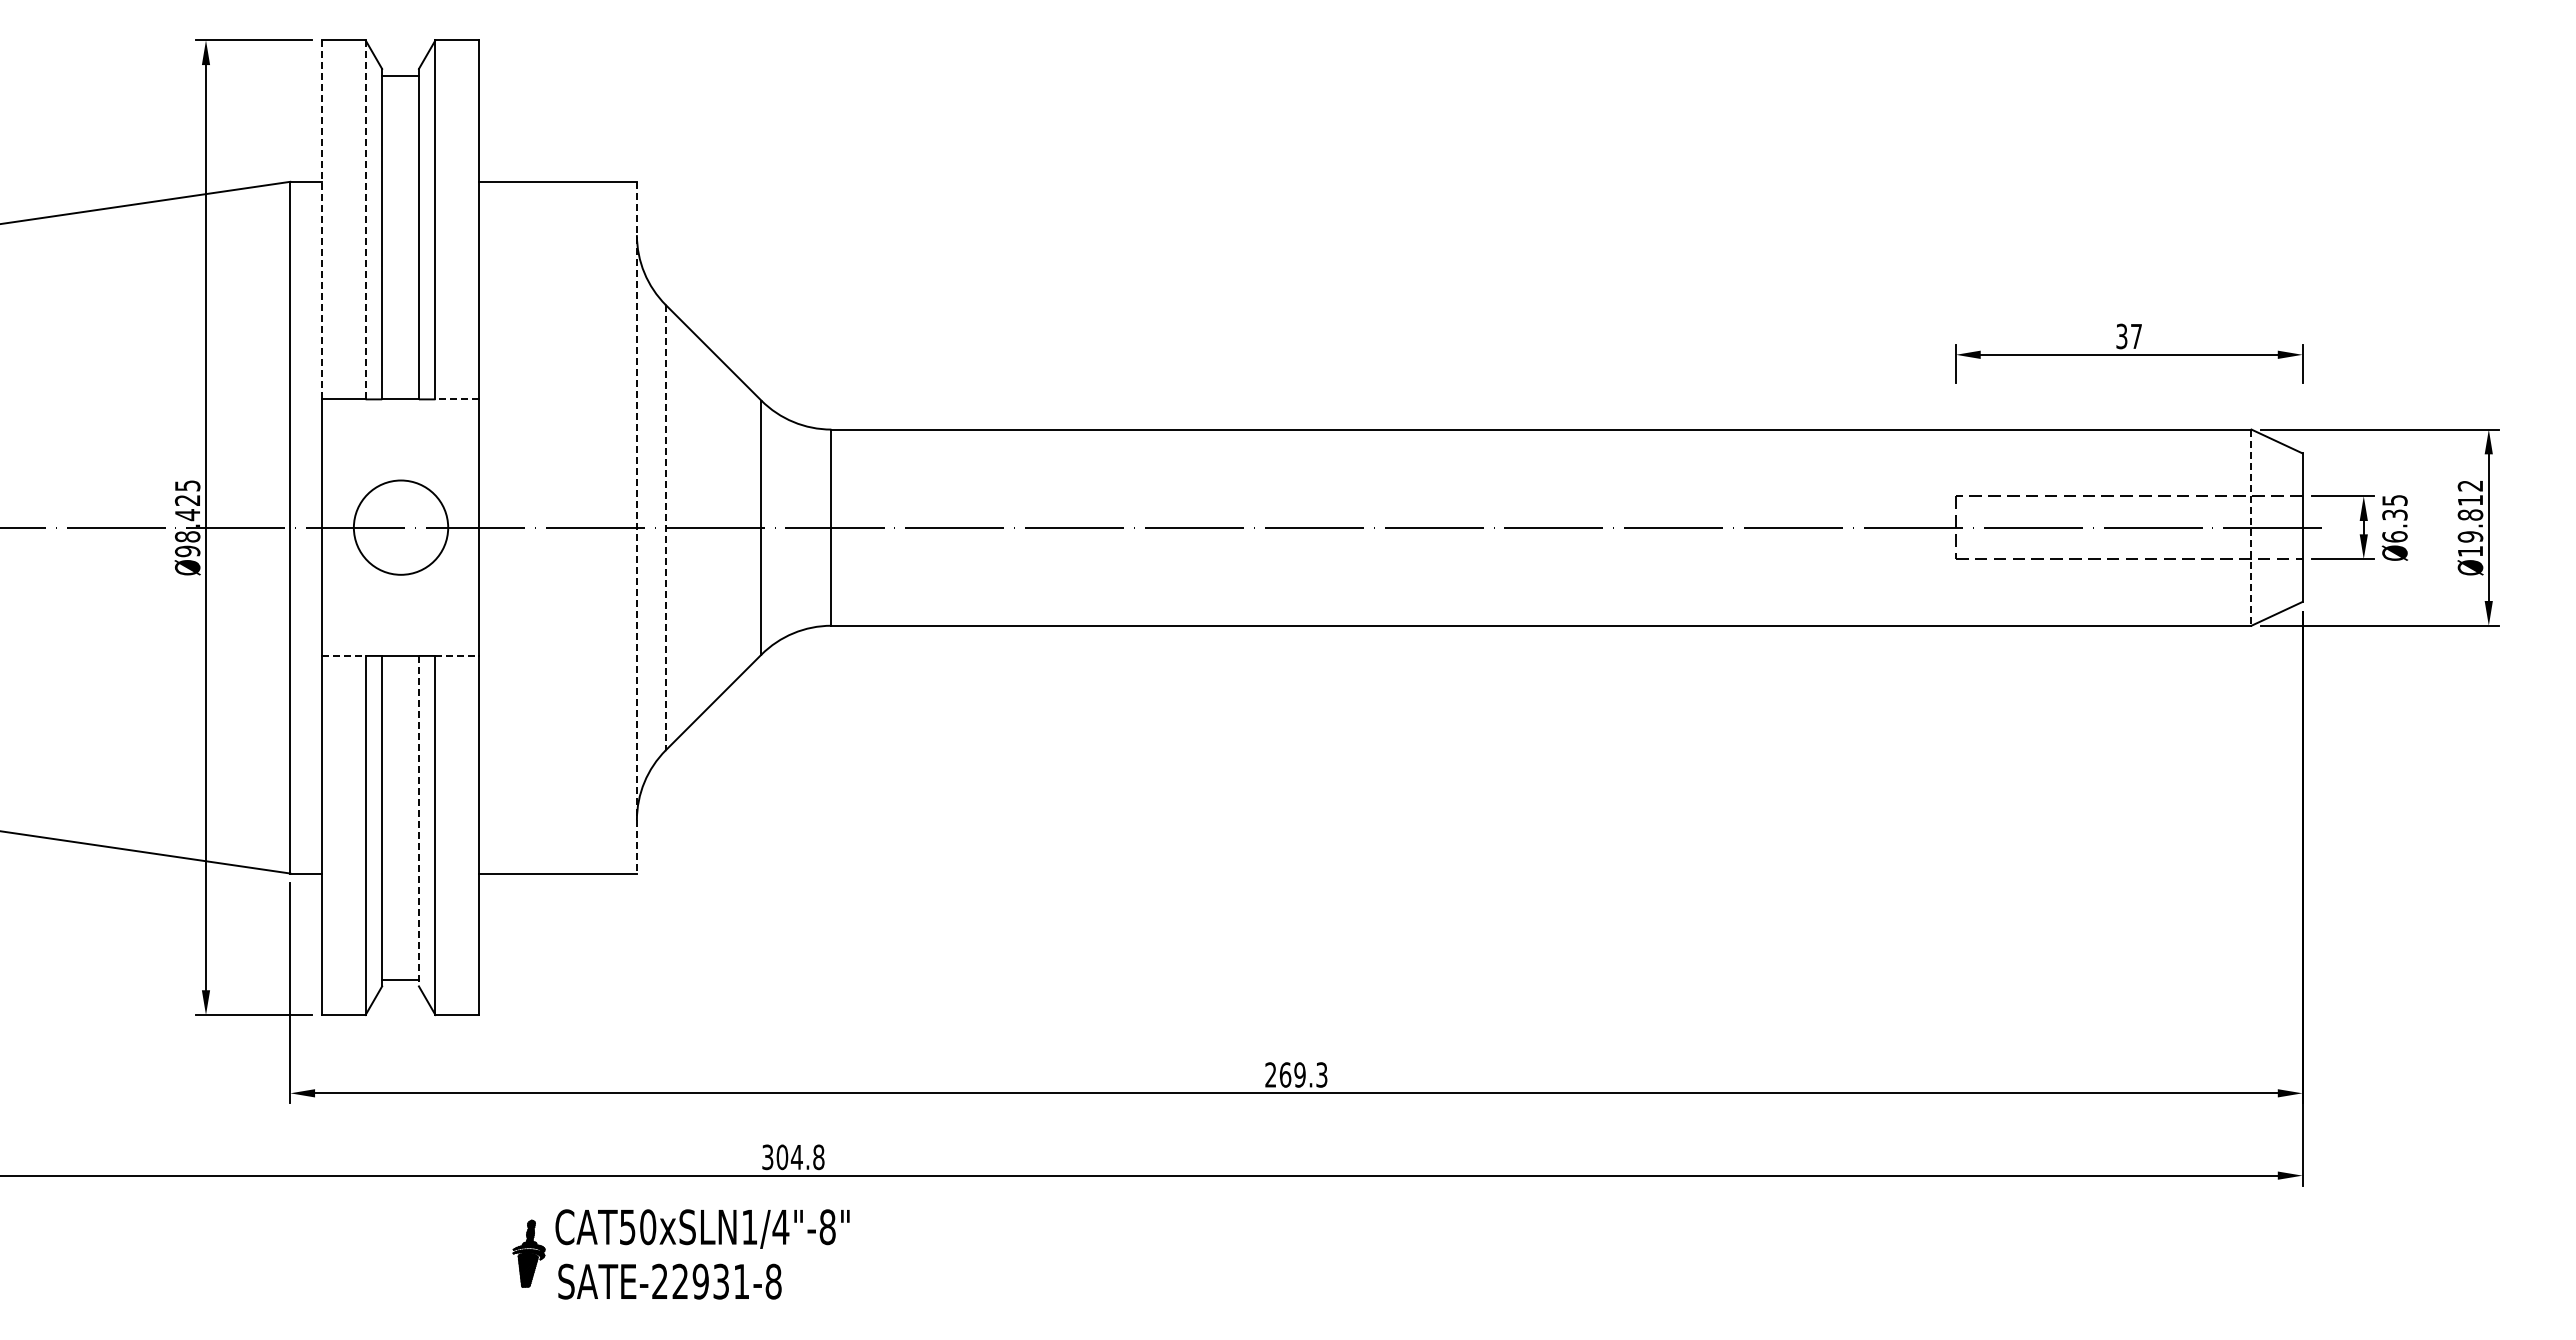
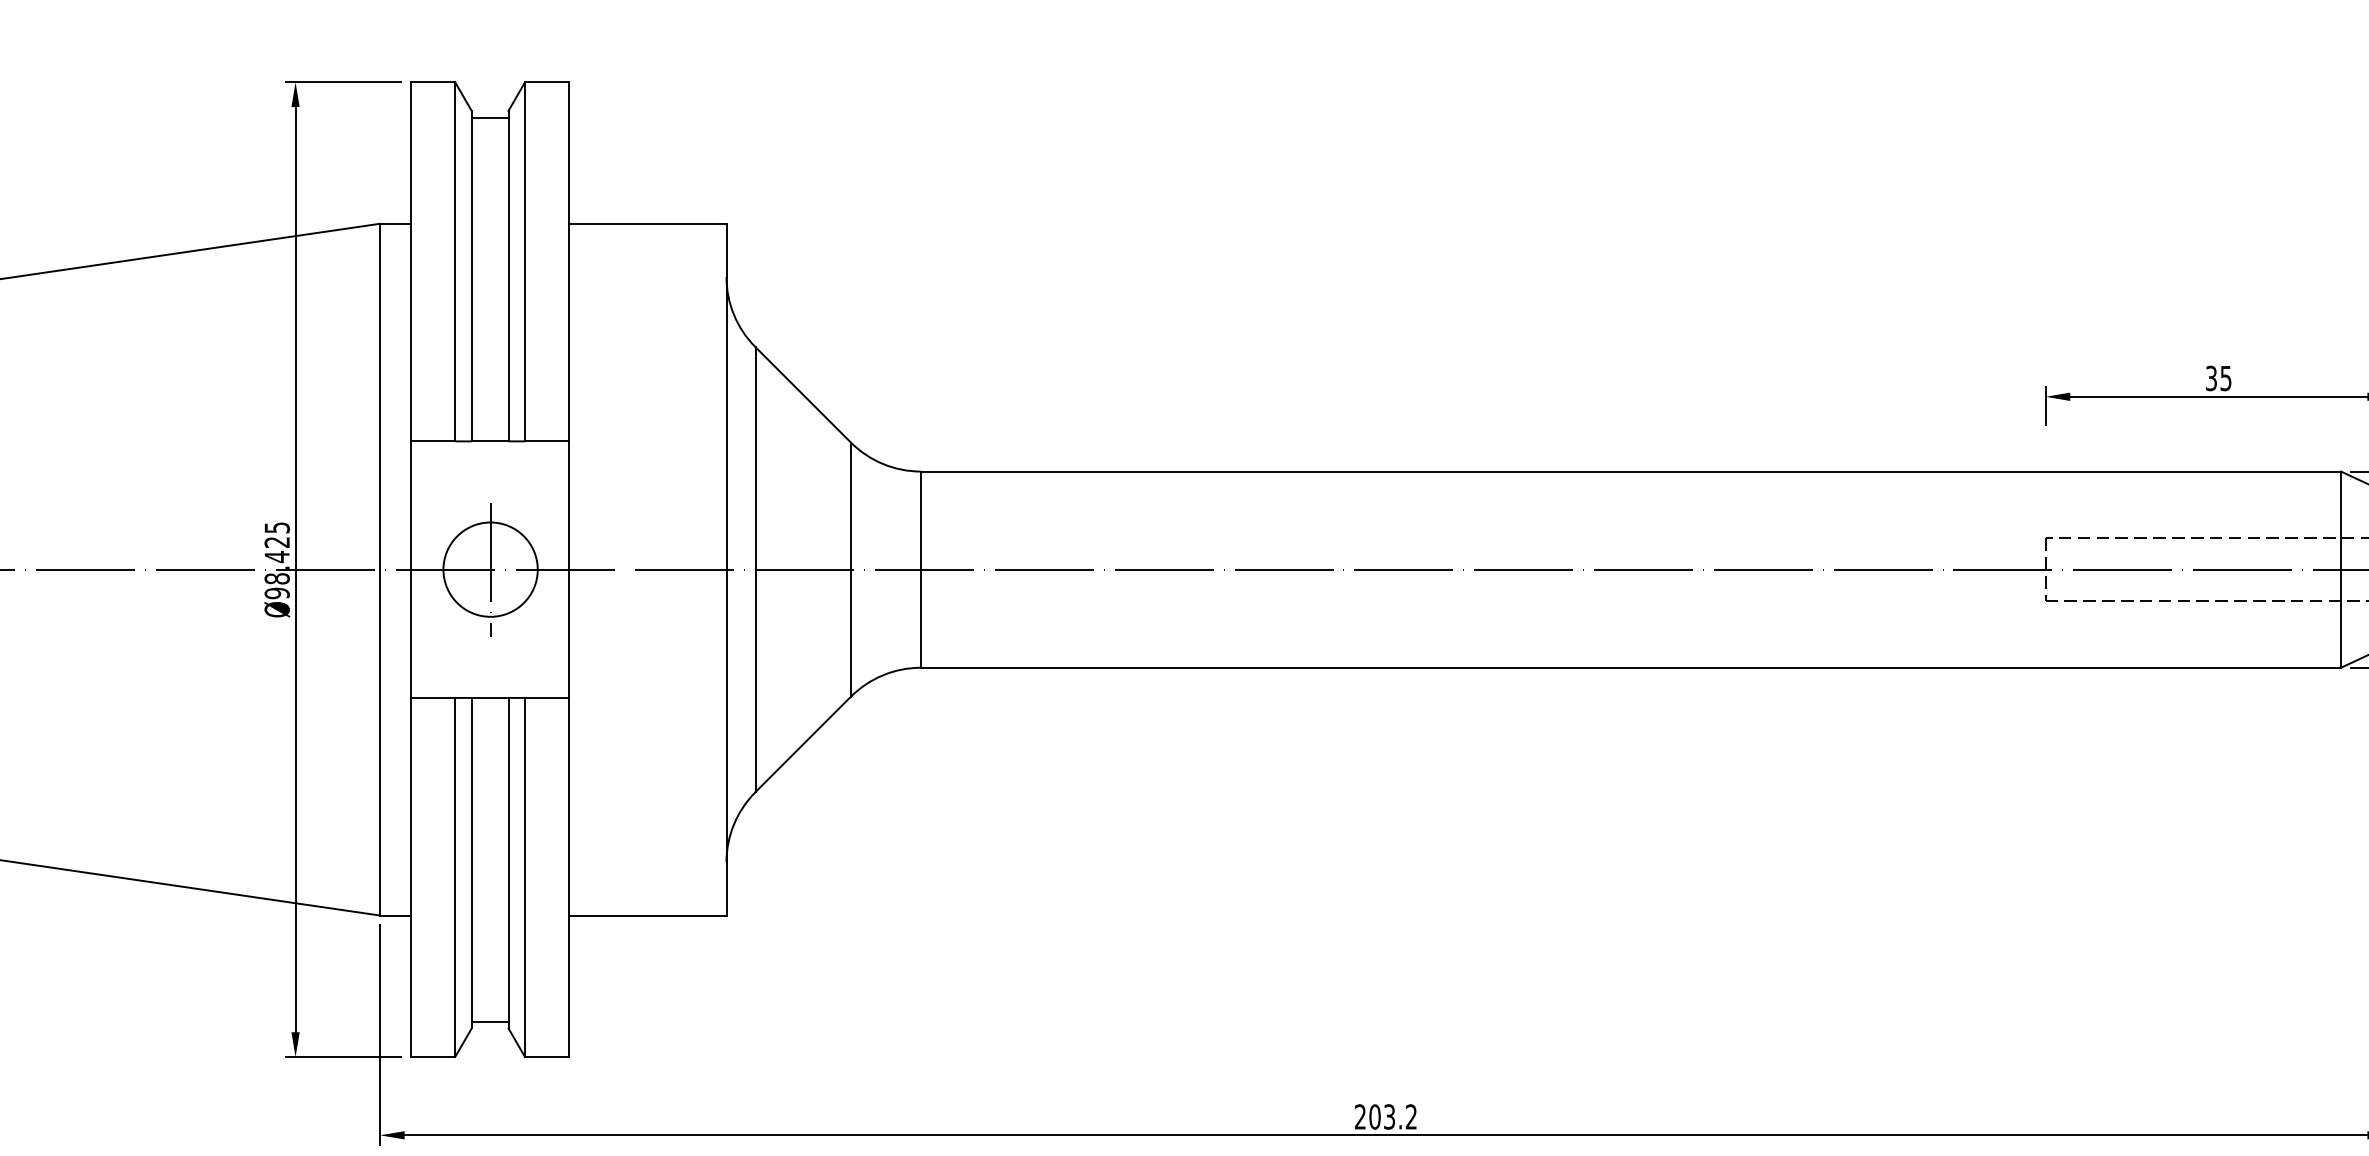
line: (321, 219) -> (411, 261), dashed -> solid
line: (365, 219) -> (455, 261), dashed -> solid
text: (2136, 336) -> (2226, 378), 37 -> 35
line: (457, 399) -> (547, 441), dashed -> solid
line: (401, 527) -> (491, 569), added
line: (636, 527) -> (726, 569), dashed -> solid
line: (665, 527) -> (755, 569), dashed -> solid
line: (2251, 528) -> (2341, 570), dashed -> solid
line: (343, 655) -> (433, 697), dashed -> solid
line: (457, 655) -> (547, 697), dashed -> solid
line: (418, 821) -> (508, 863), dashed -> solid
text: (1303, 1074) -> (1393, 1116), 269.3 -> 203.2

